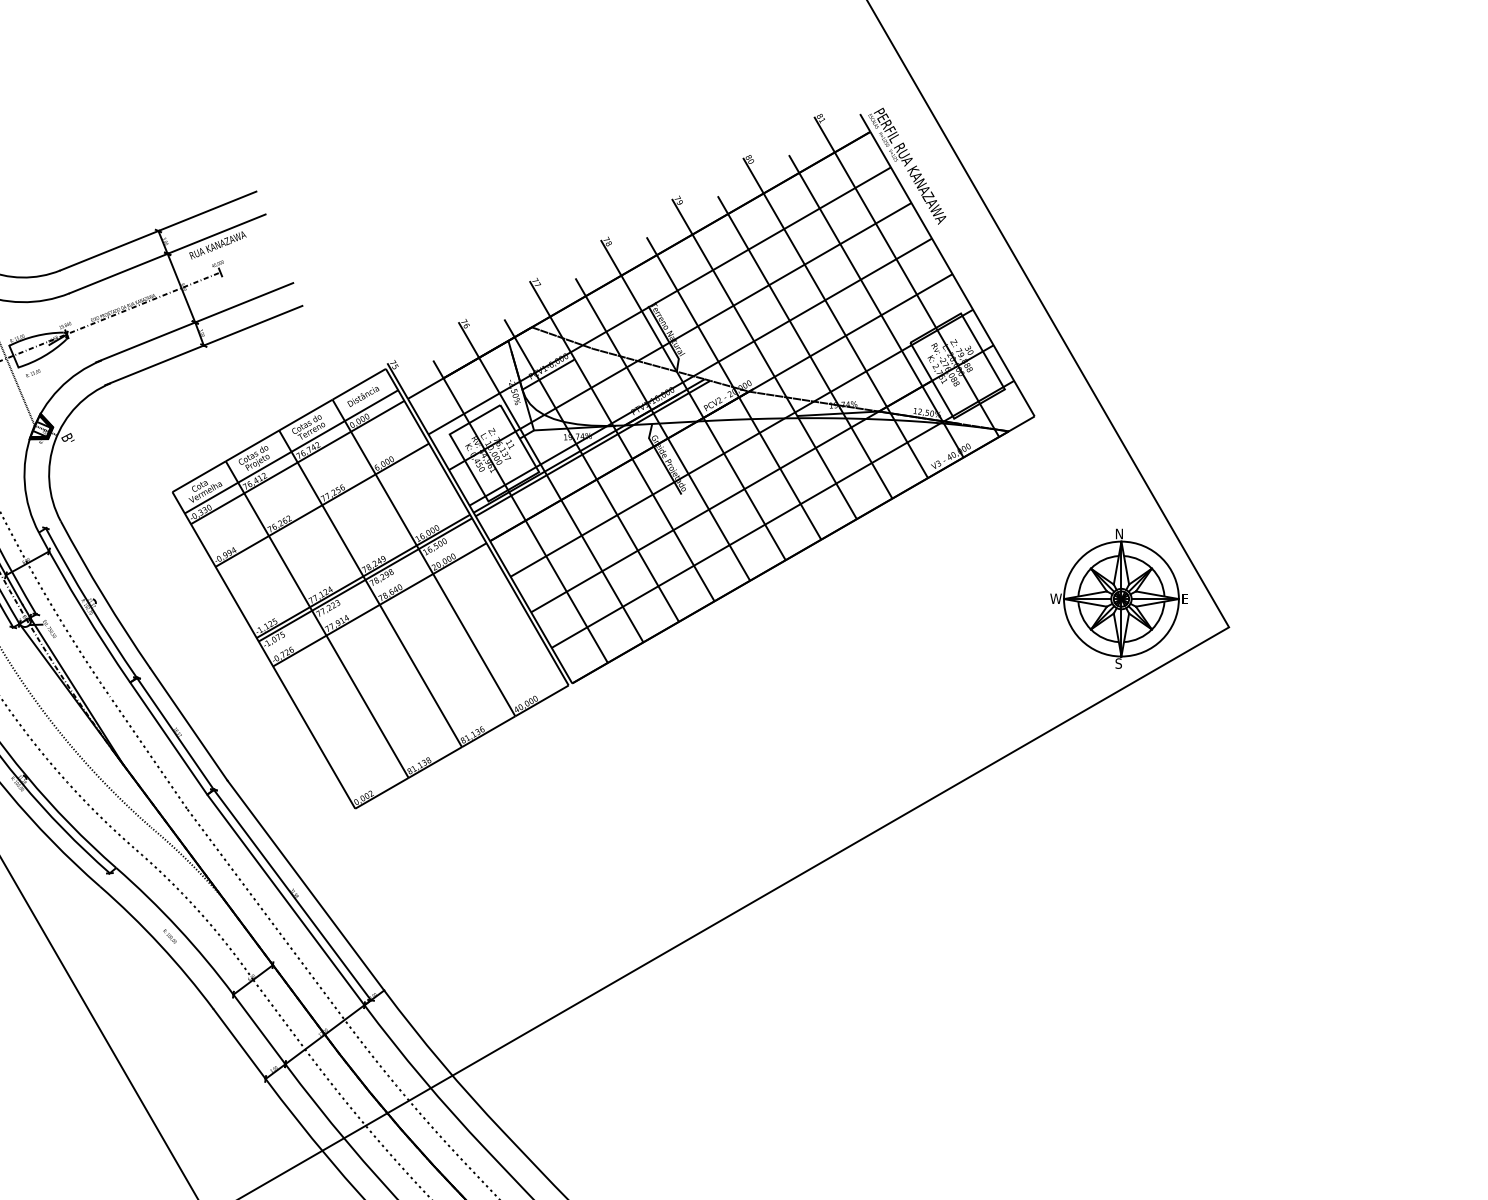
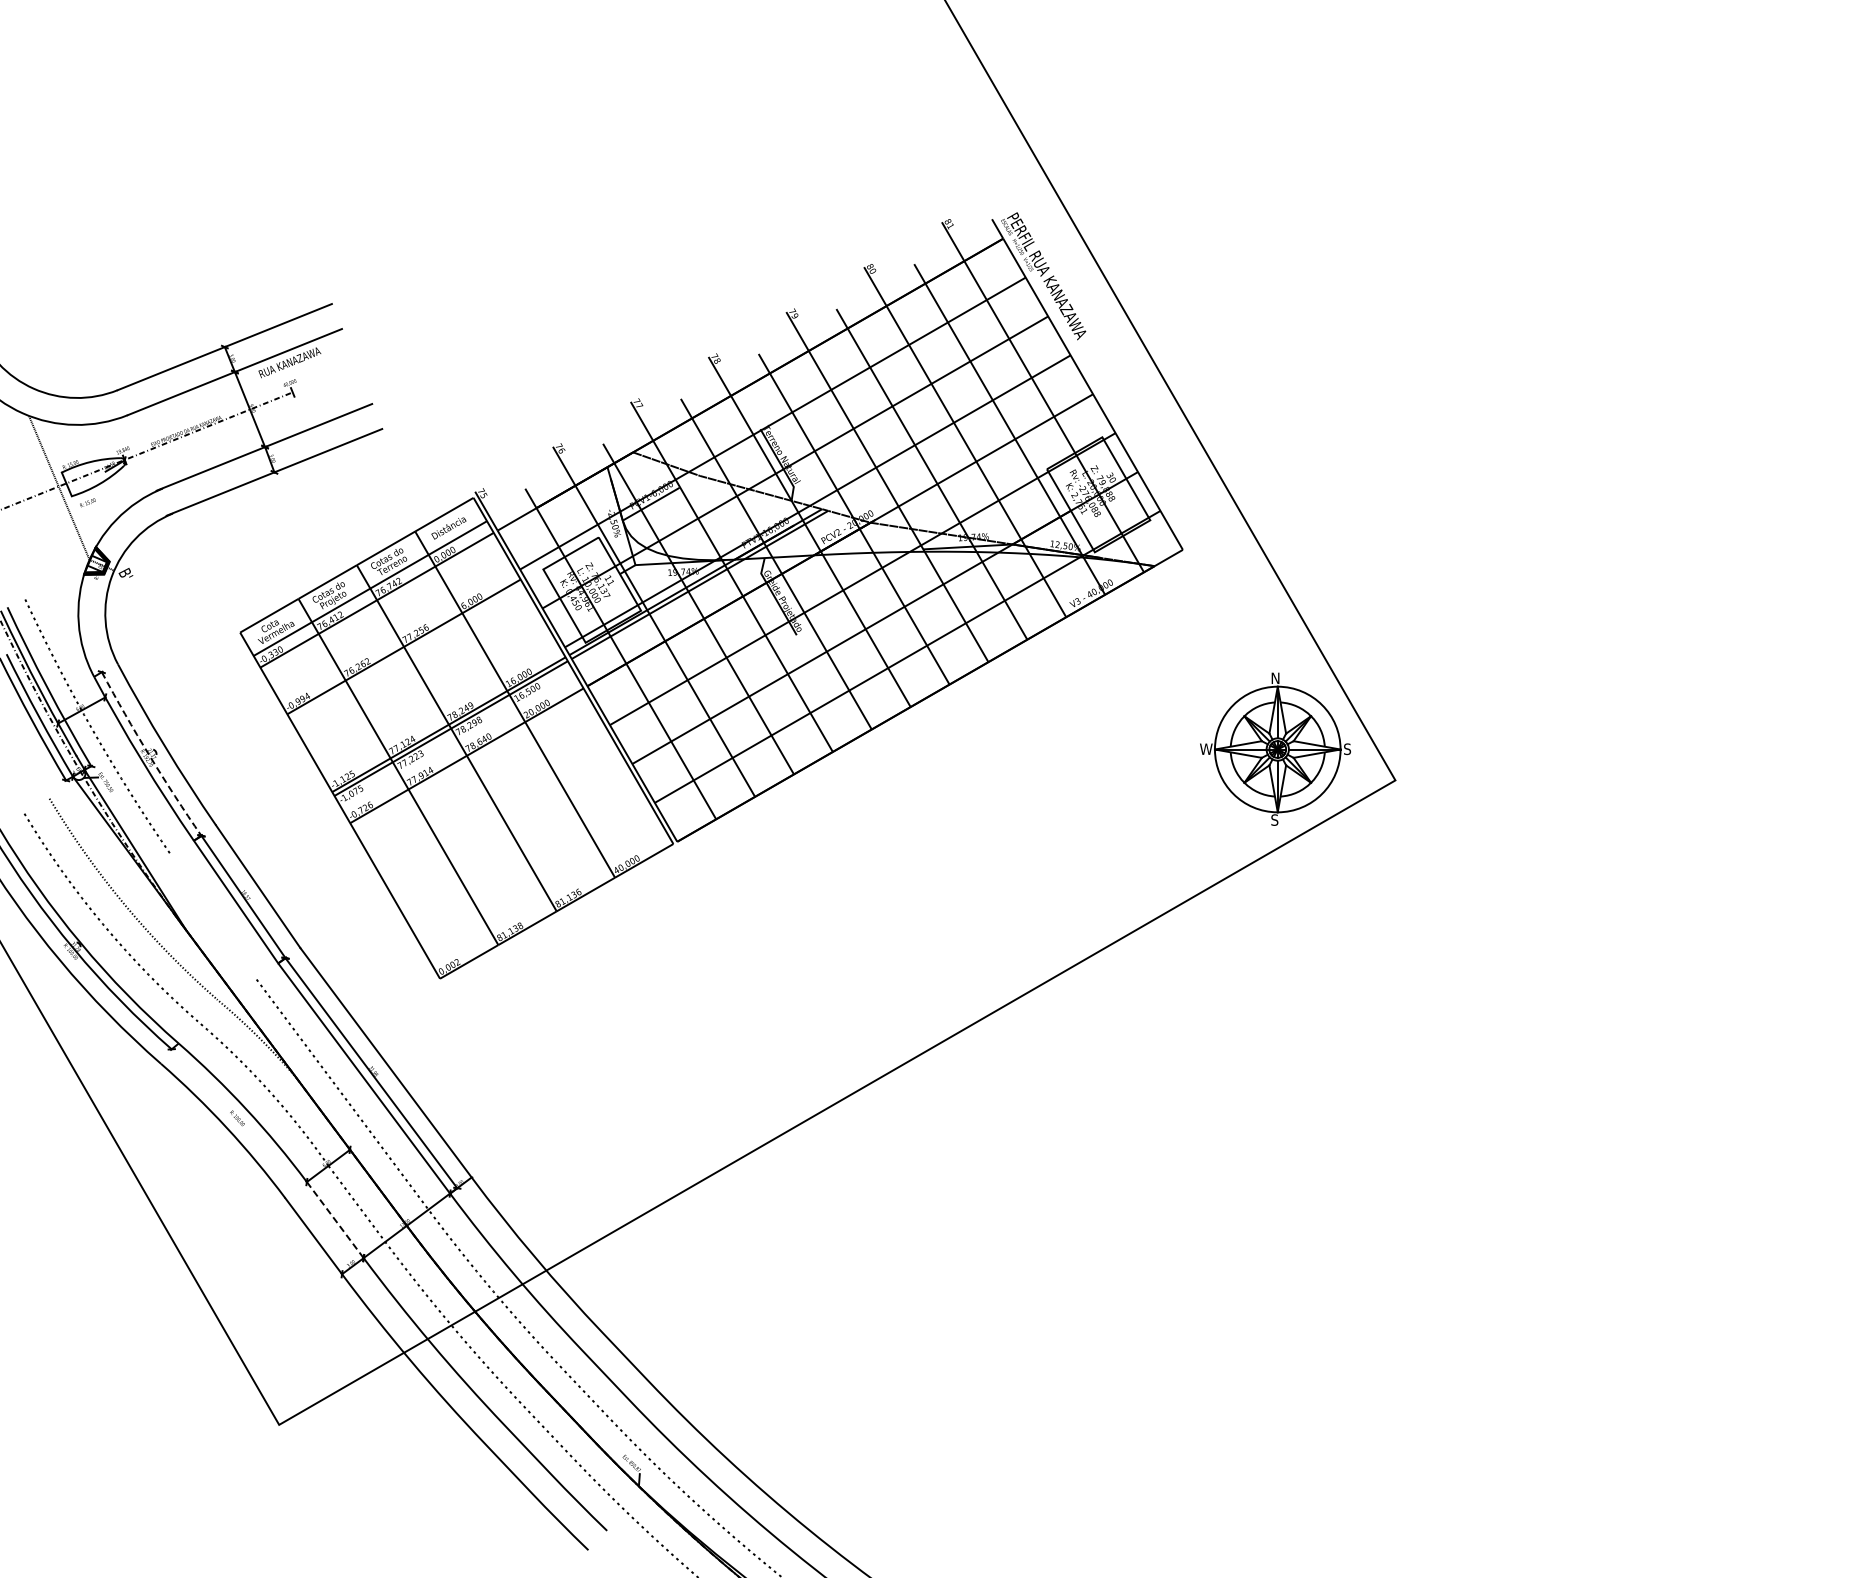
text: (1185, 599) -> (1347, 749), E -> S
arc: (89, 604) -> (149, 755), solid -> dashed
line: (148, 752) -> (213, 917), removed
line: (259, 1029) -> (335, 1220), solid -> dashed

